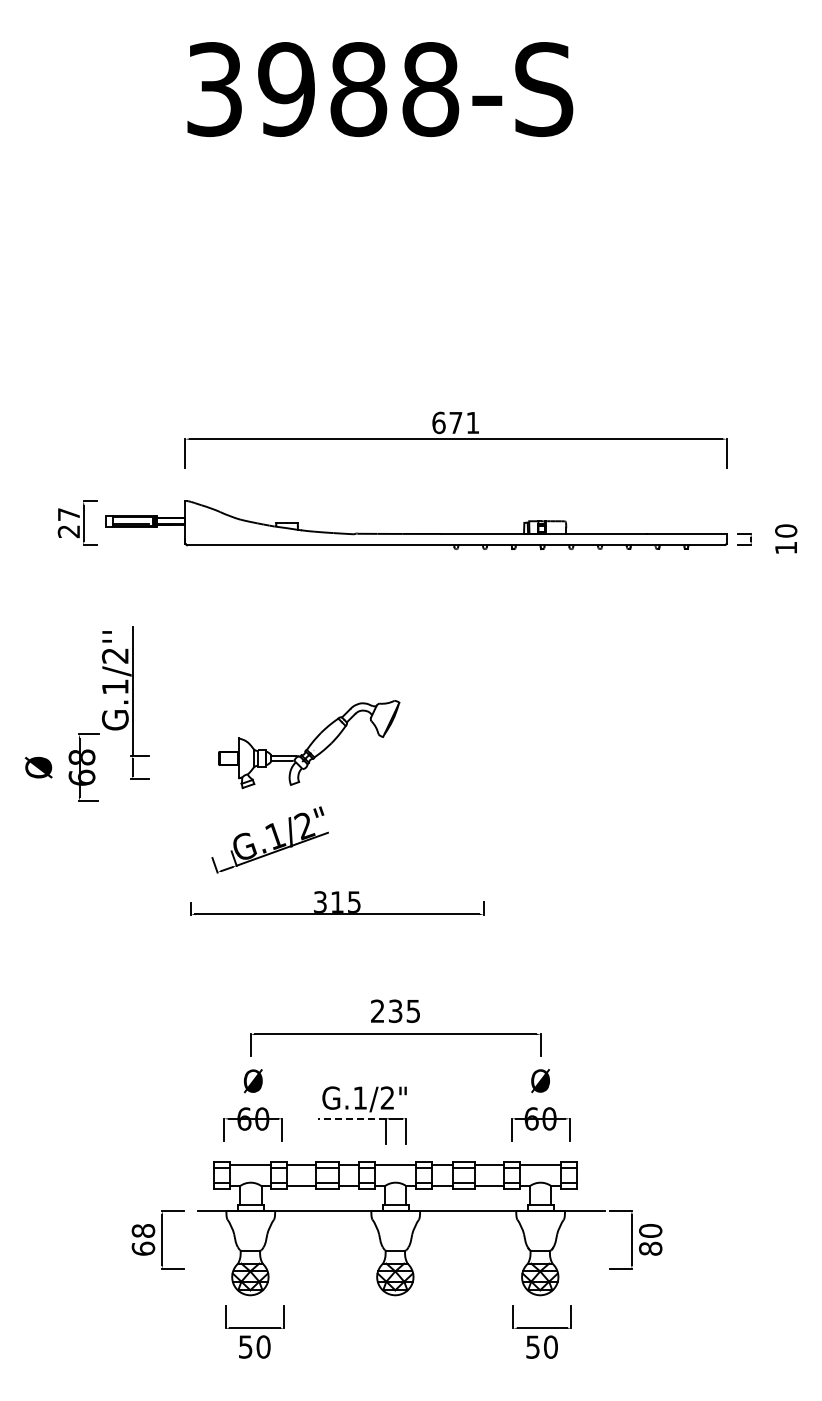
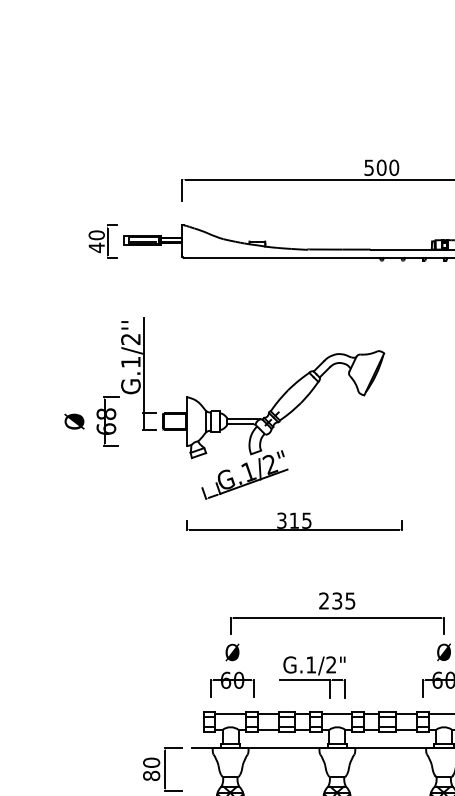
text: (455, 422) -> (381, 167), 671 -> 500
text: (68, 522) -> (96, 241), 27 -> 40
part: (309, 744) -> (273, 404), size x1.67
line: (351, 1118) -> (304, 679), dashed -> solid
text: (143, 1239) -> (151, 769), 68 -> 80

